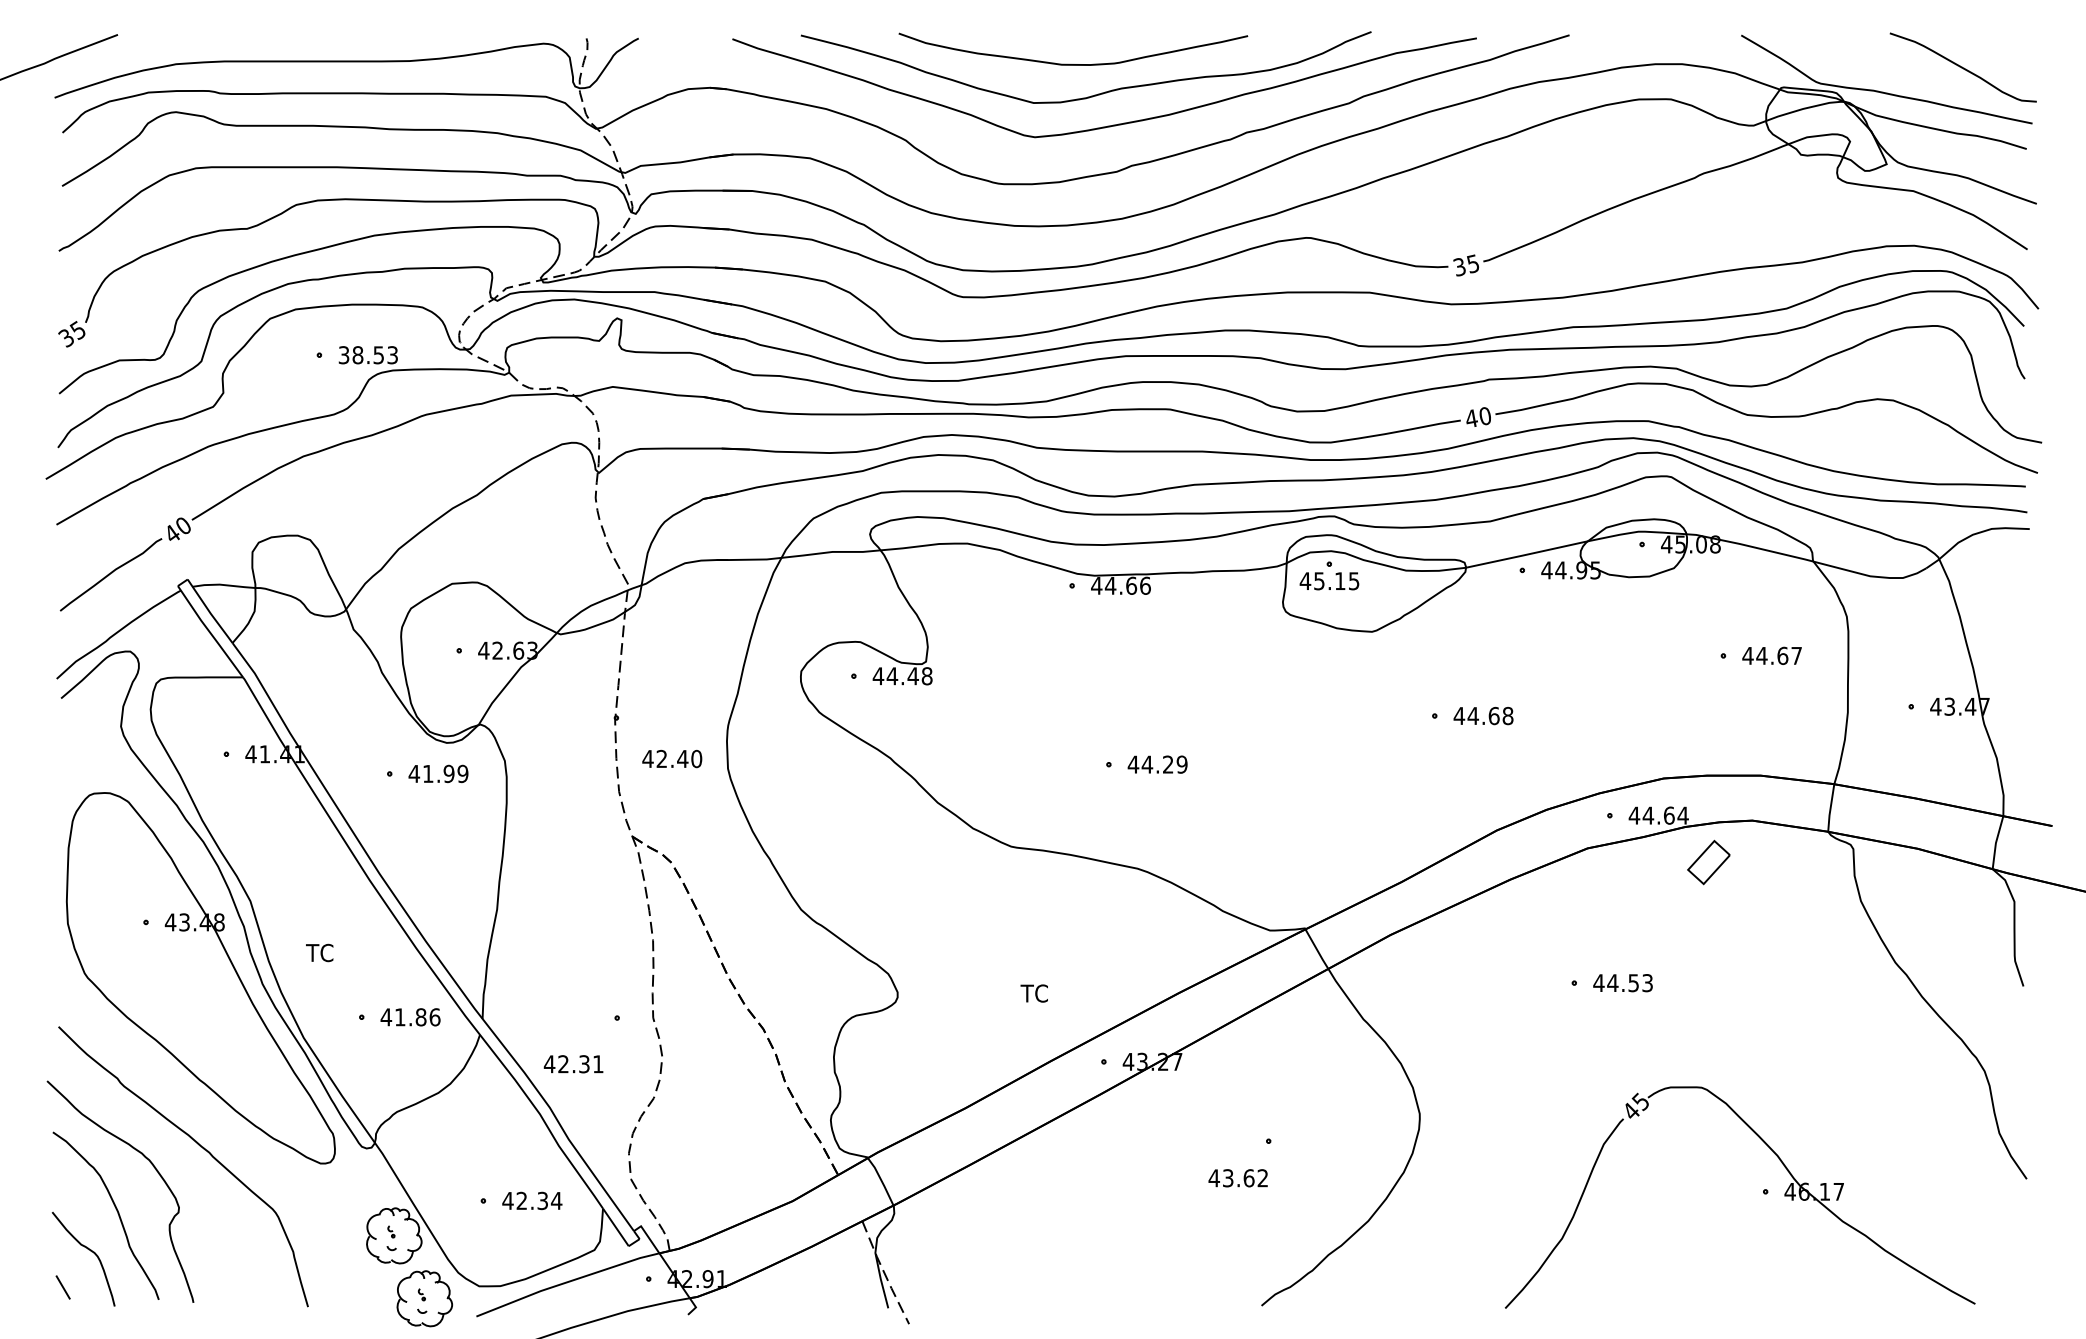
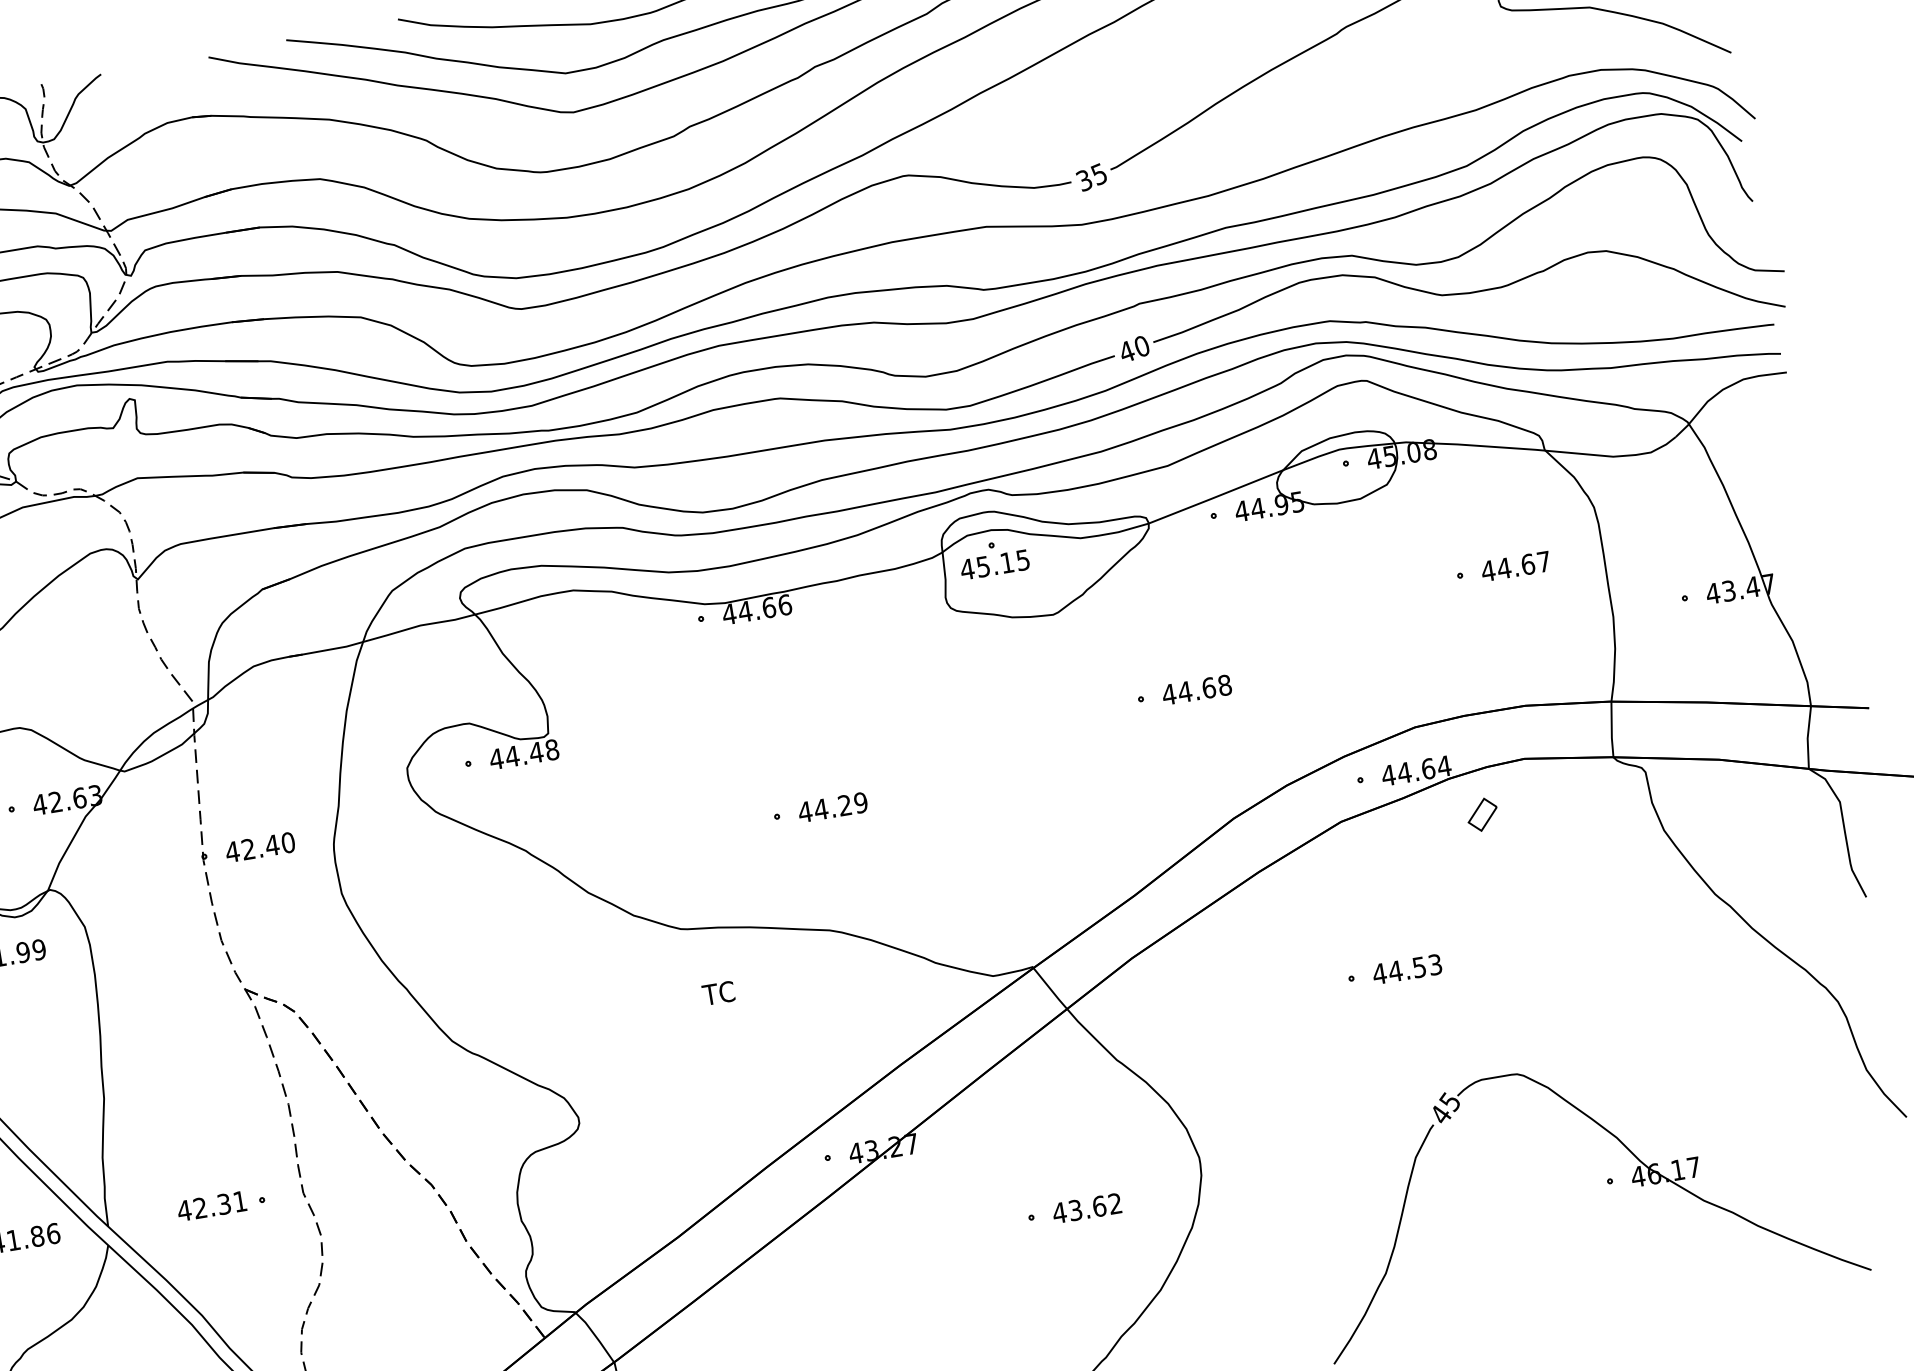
text: (672, 758) -> (260, 846), moved
part: (1708, 861) -> (1482, 813), size x0.62
text: (1033, 993) -> (717, 993), moved
text: (573, 1064) -> (211, 1206), moved
text: (1237, 1178) -> (1086, 1208), moved

